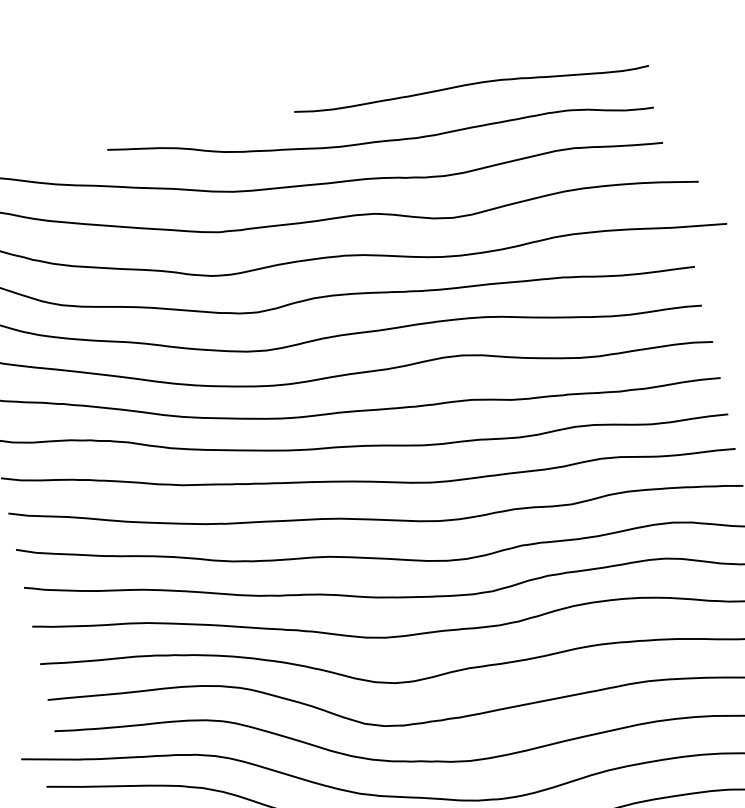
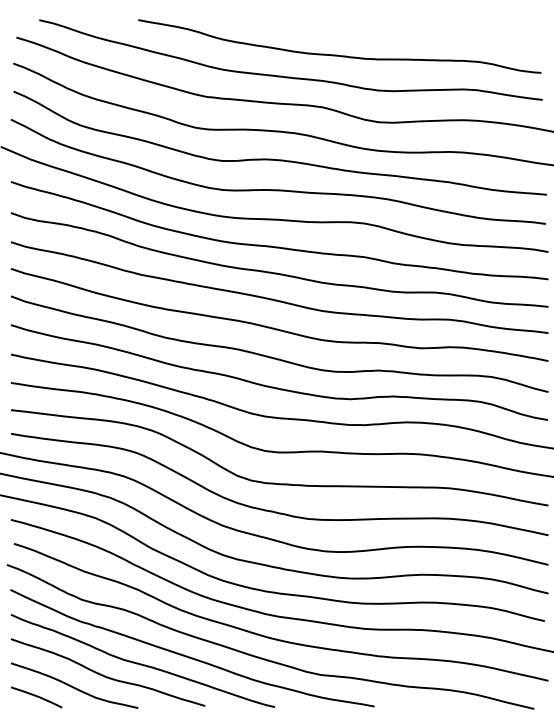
curve: (470, 85) -> (411, 28), removed

